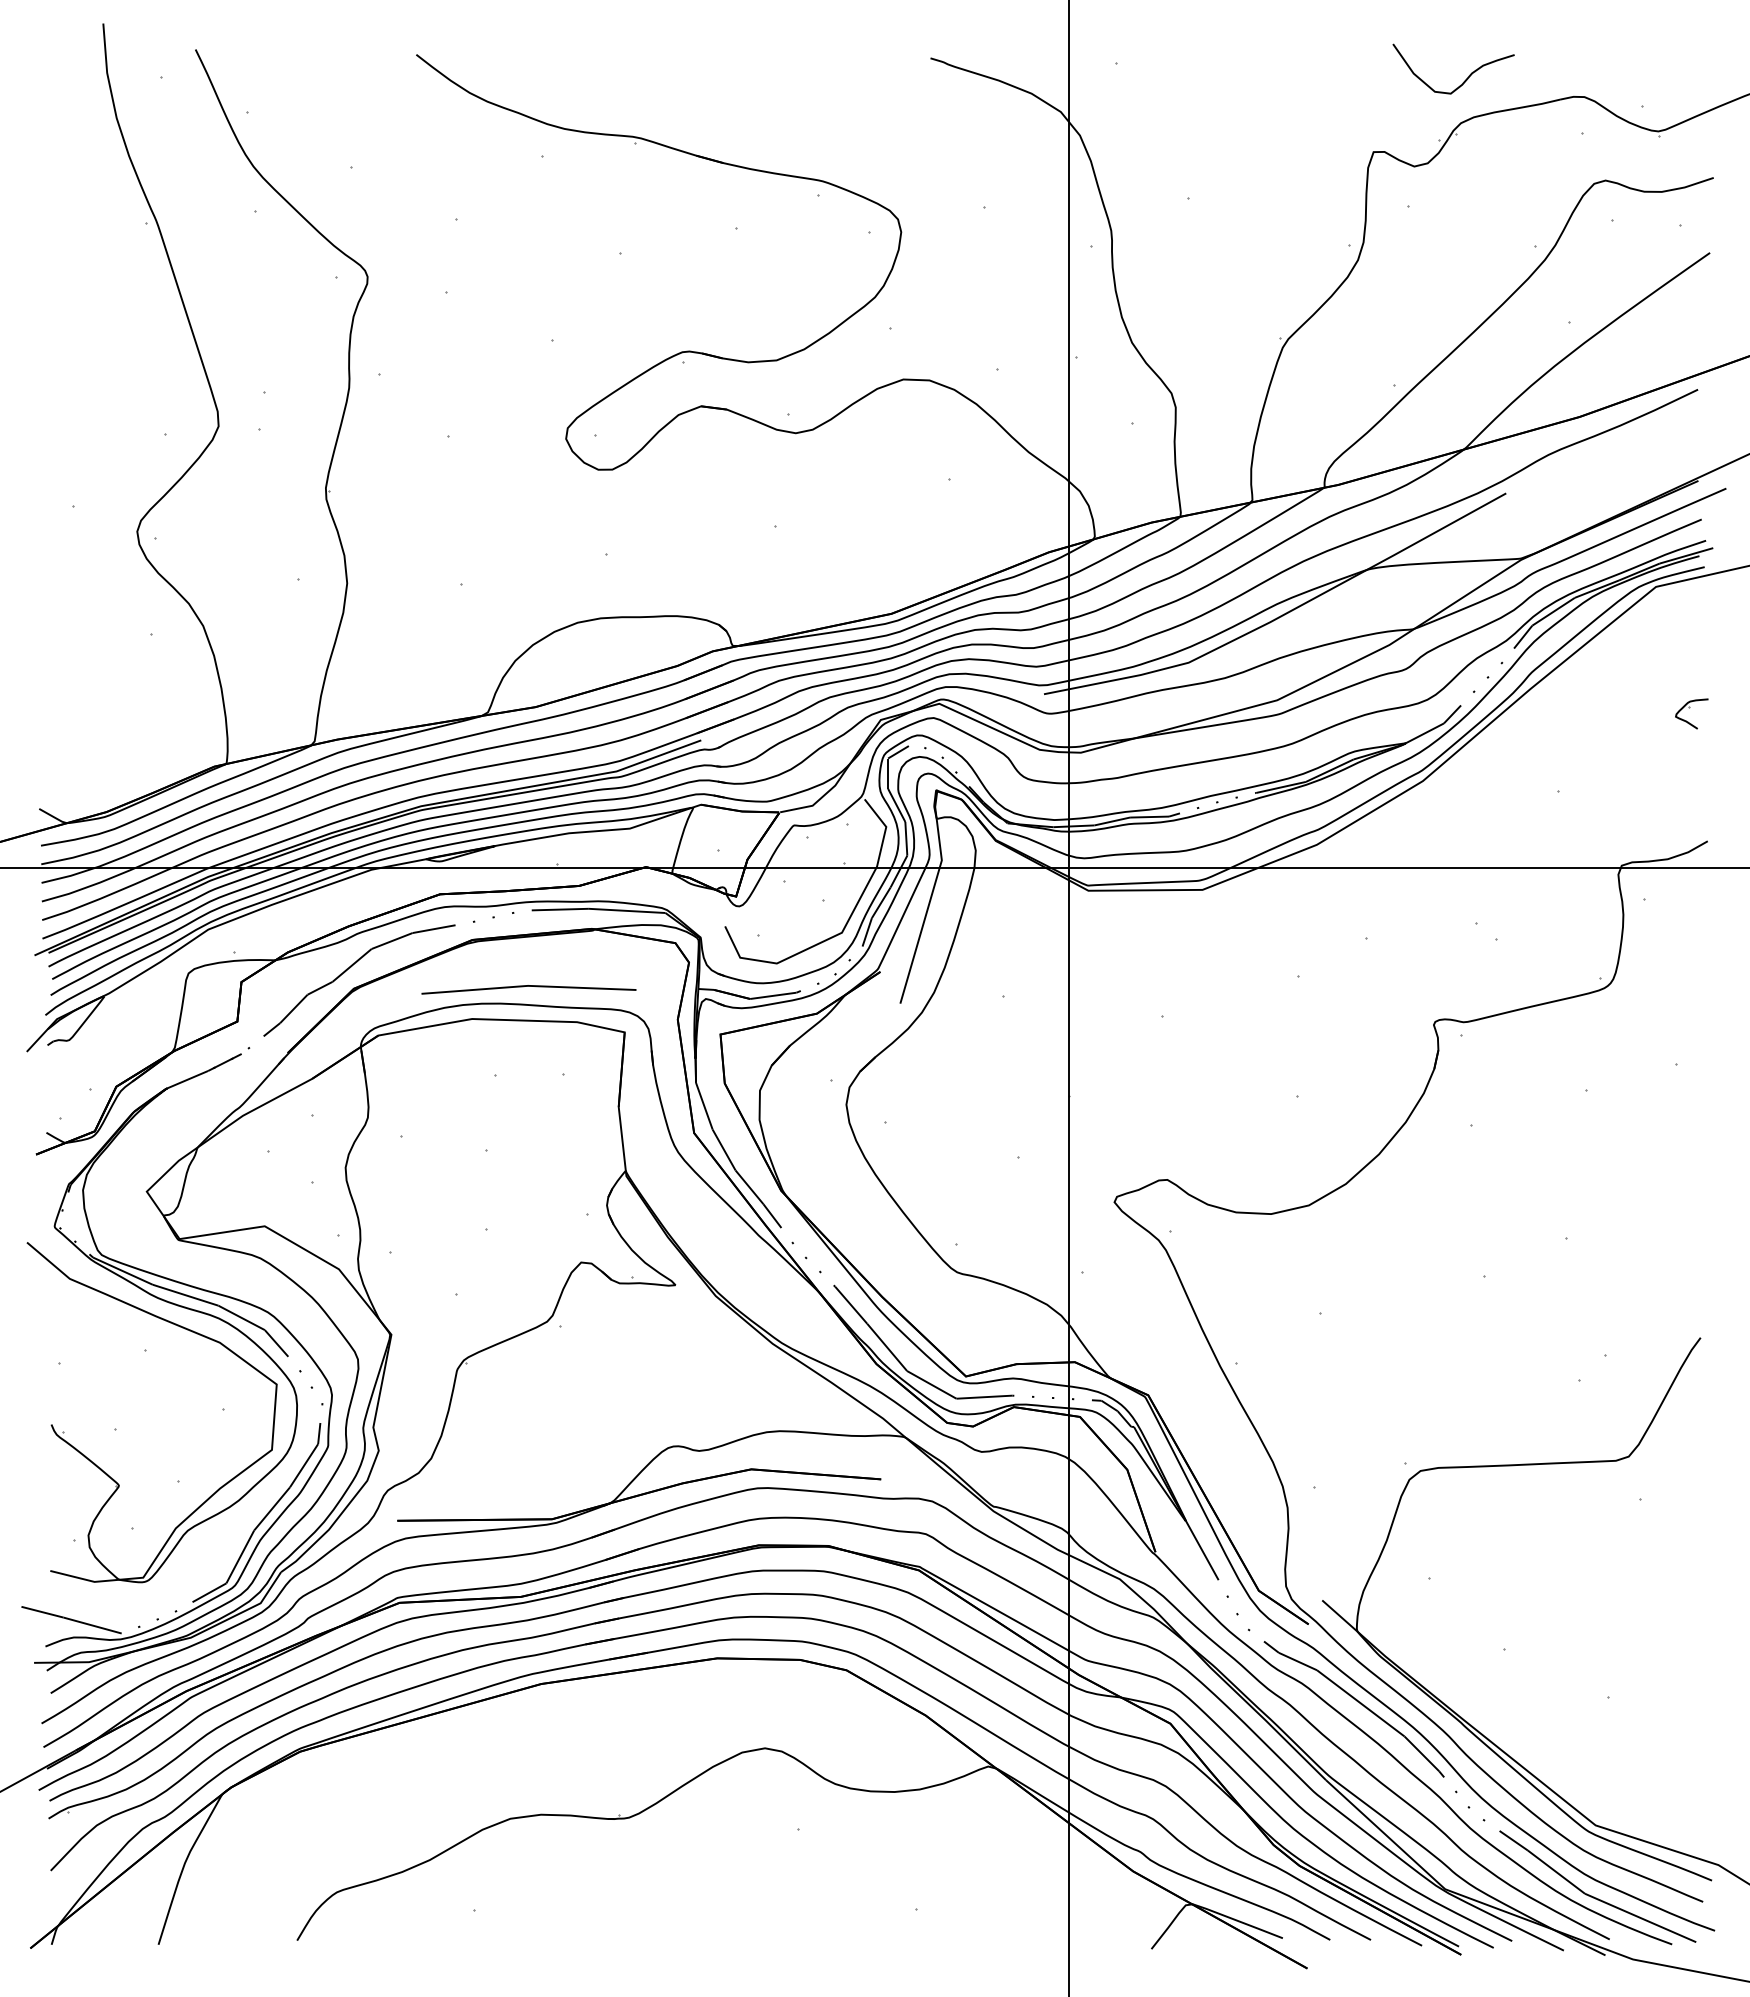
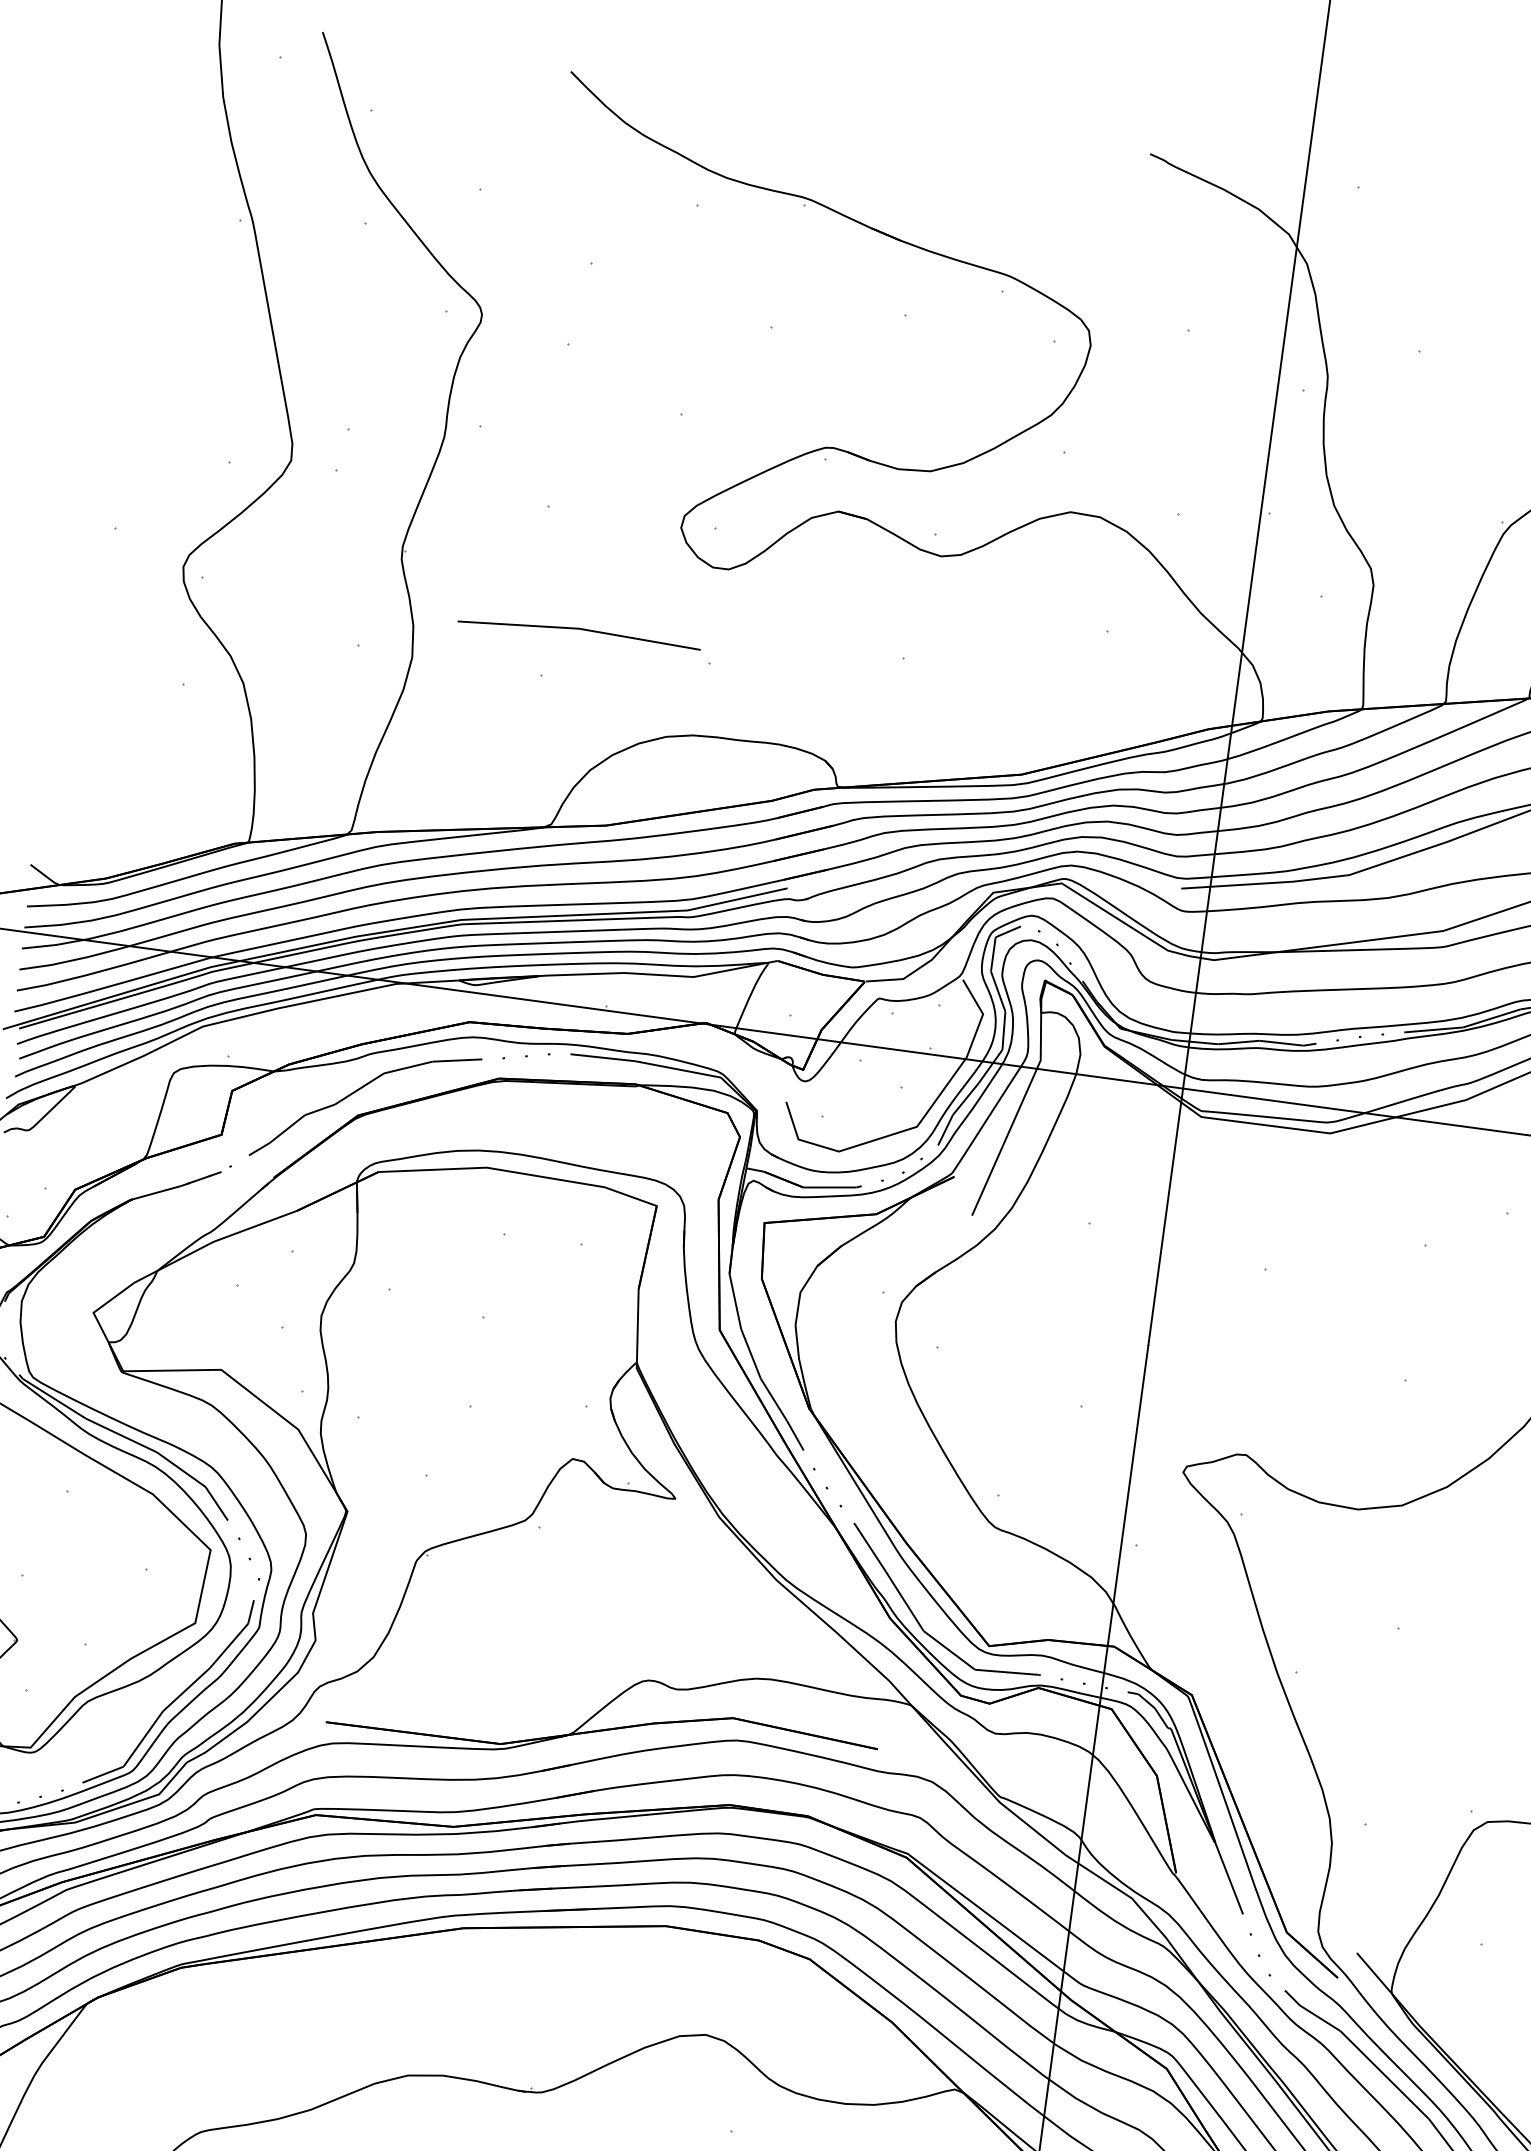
line: (528, 986) -> (579, 629), moved

